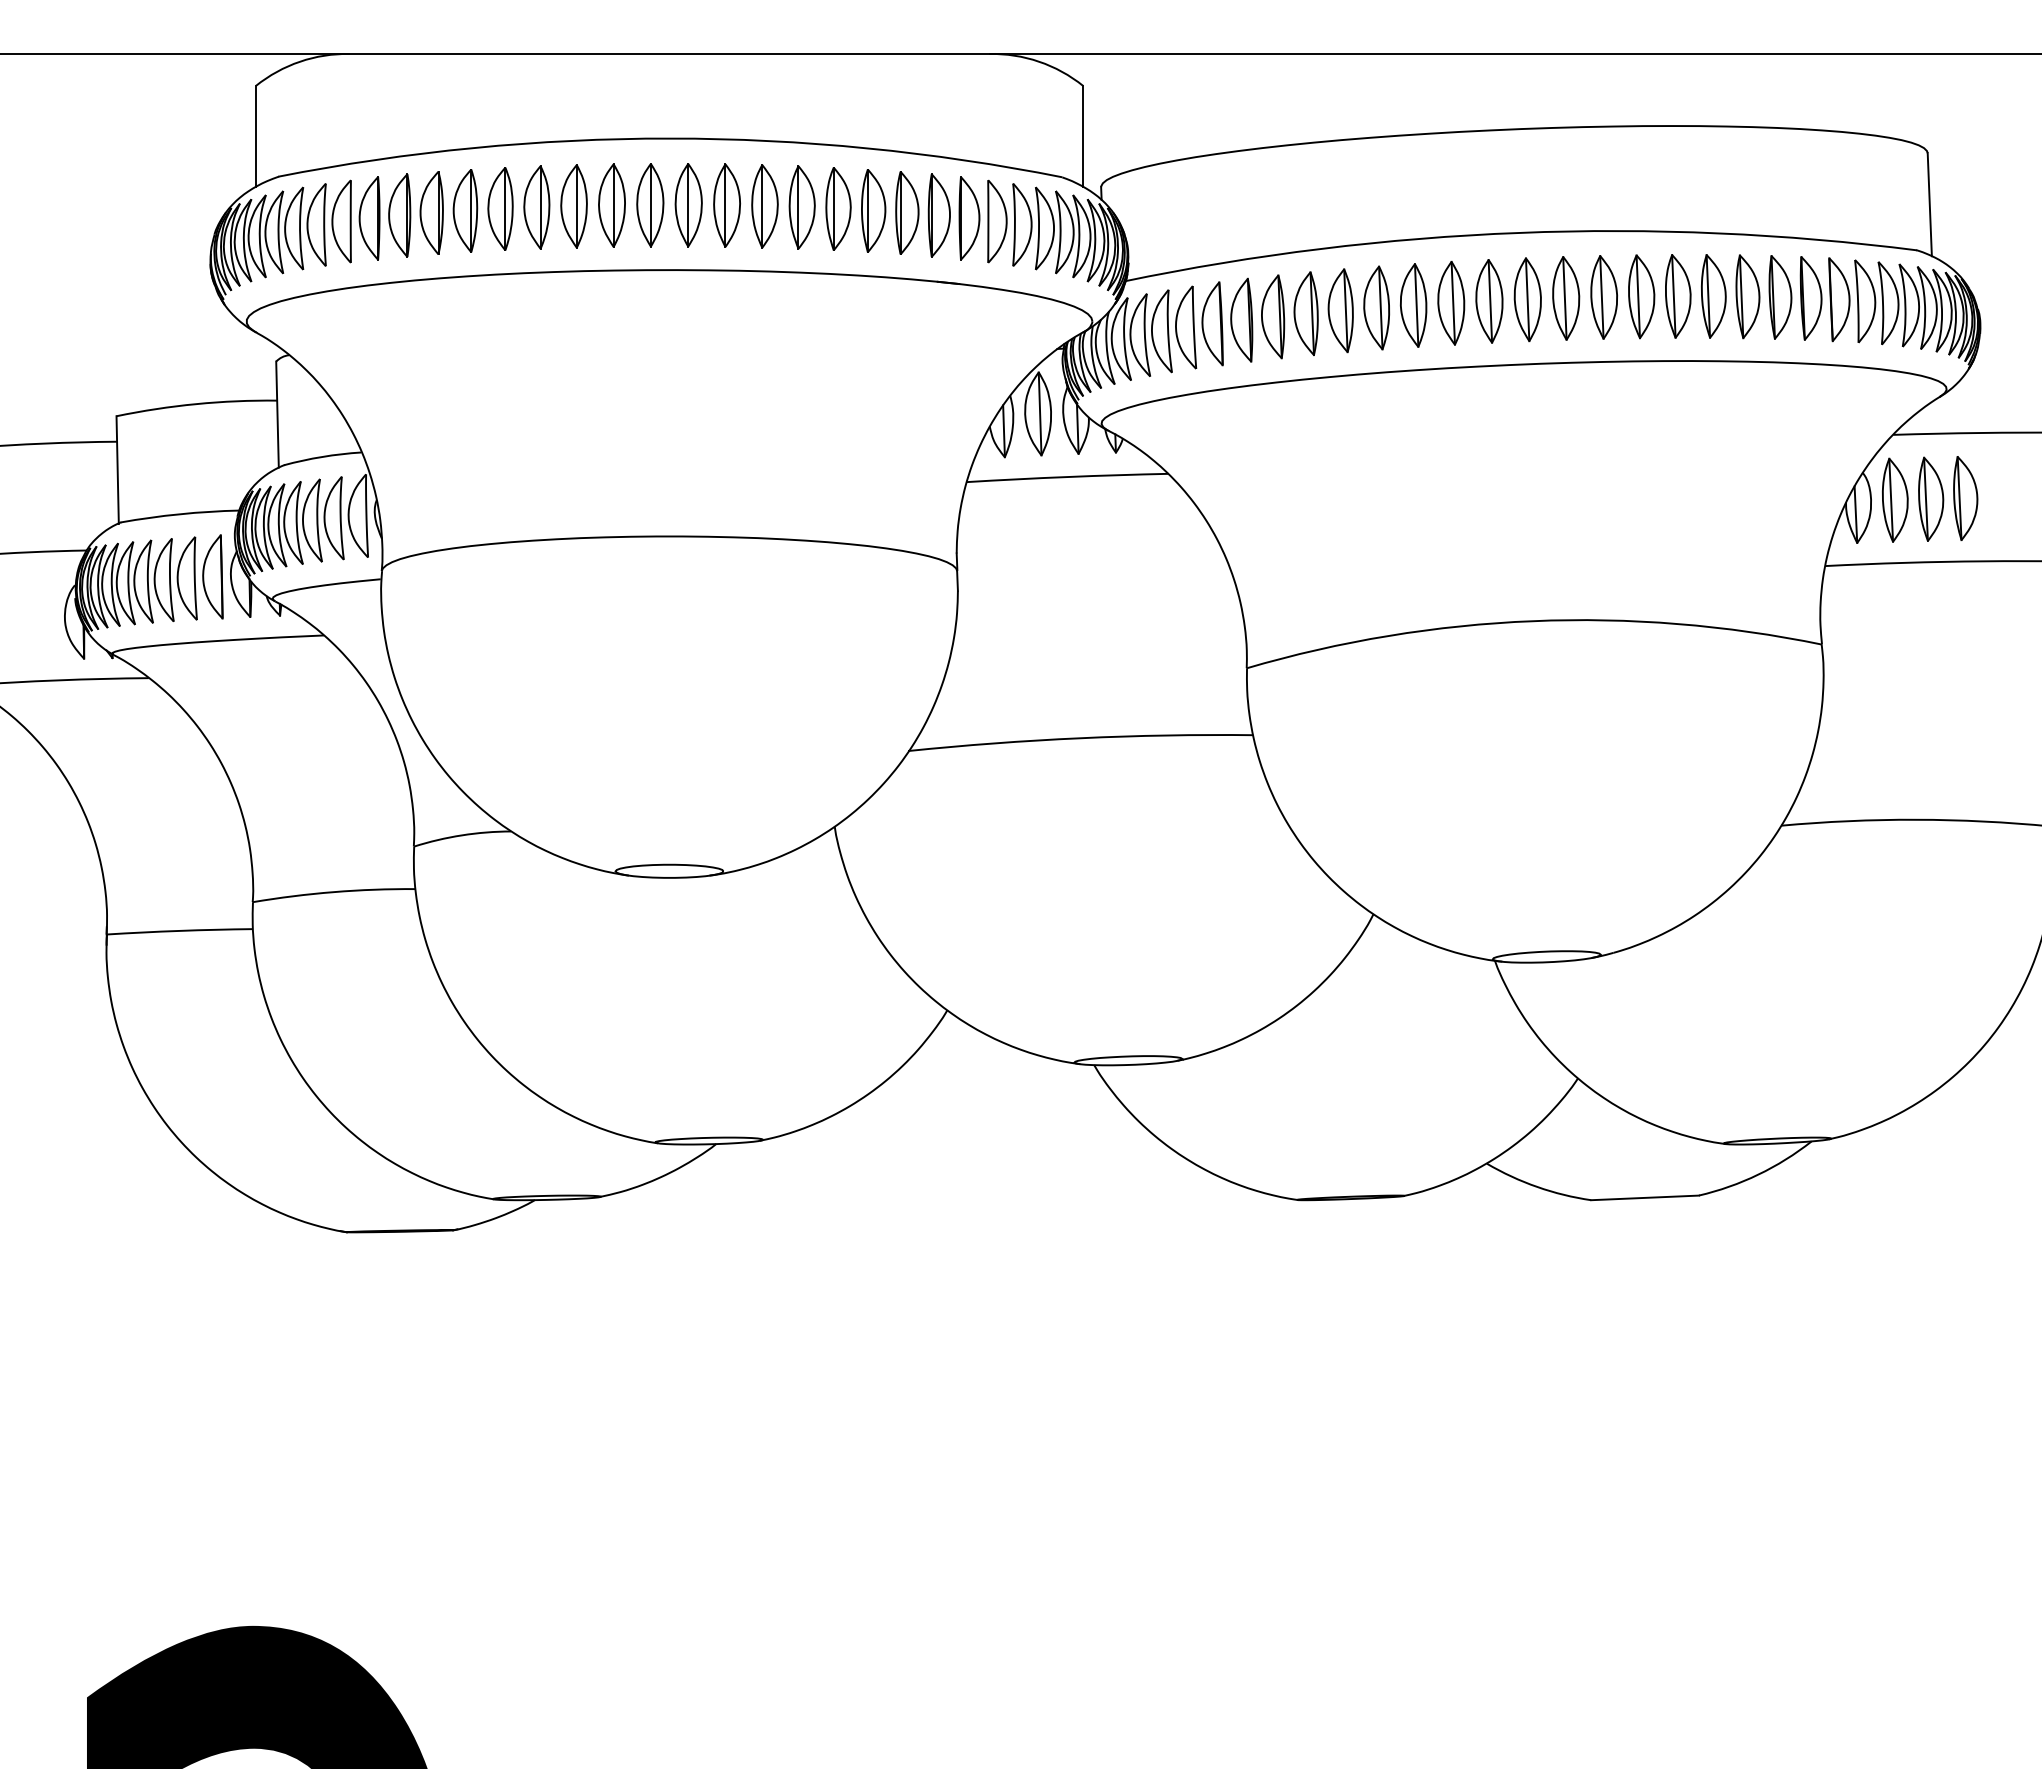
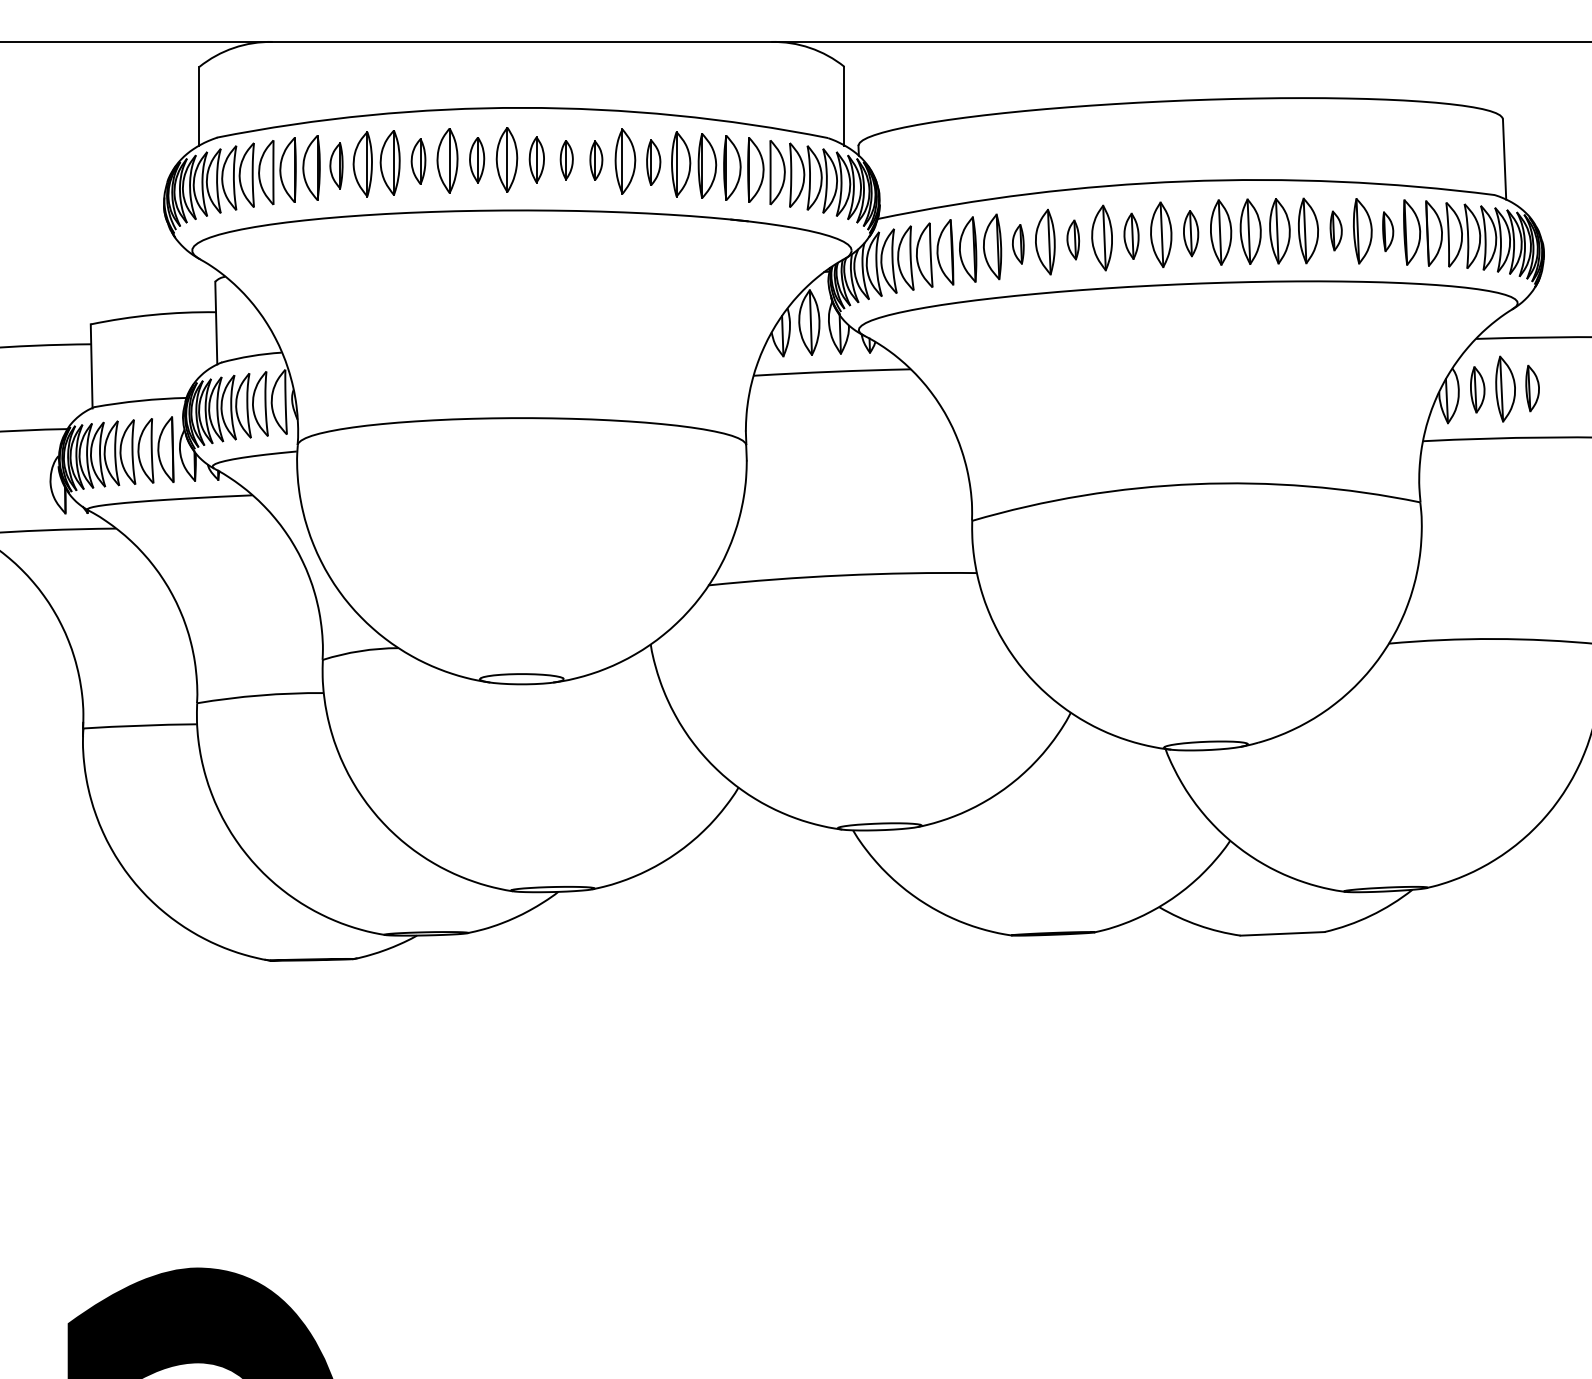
part: (611, 205) -> (476, 160), size x0.7
part: (688, 205) -> (536, 160), size x0.7
part: (726, 205) -> (566, 160), size x0.6
part: (764, 206) -> (596, 160), size x0.6
part: (536, 207) -> (418, 161), size x0.7
part: (838, 208) -> (653, 162), size x0.7
part: (431, 212) -> (336, 165), size x0.7
part: (1713, 296) -> (1335, 231), size x0.6
part: (1780, 297) -> (1388, 231), size x0.6
part: (1527, 299) -> (1190, 233), size x0.7
part: (1451, 303) -> (1131, 236), size x0.7
part: (1376, 307) -> (1073, 239), size x0.6
part: (1305, 313) -> (1017, 244), size x0.6
part: (1965, 498) -> (1532, 388), size x0.7
part: (1895, 499) -> (1477, 389), size x0.7

